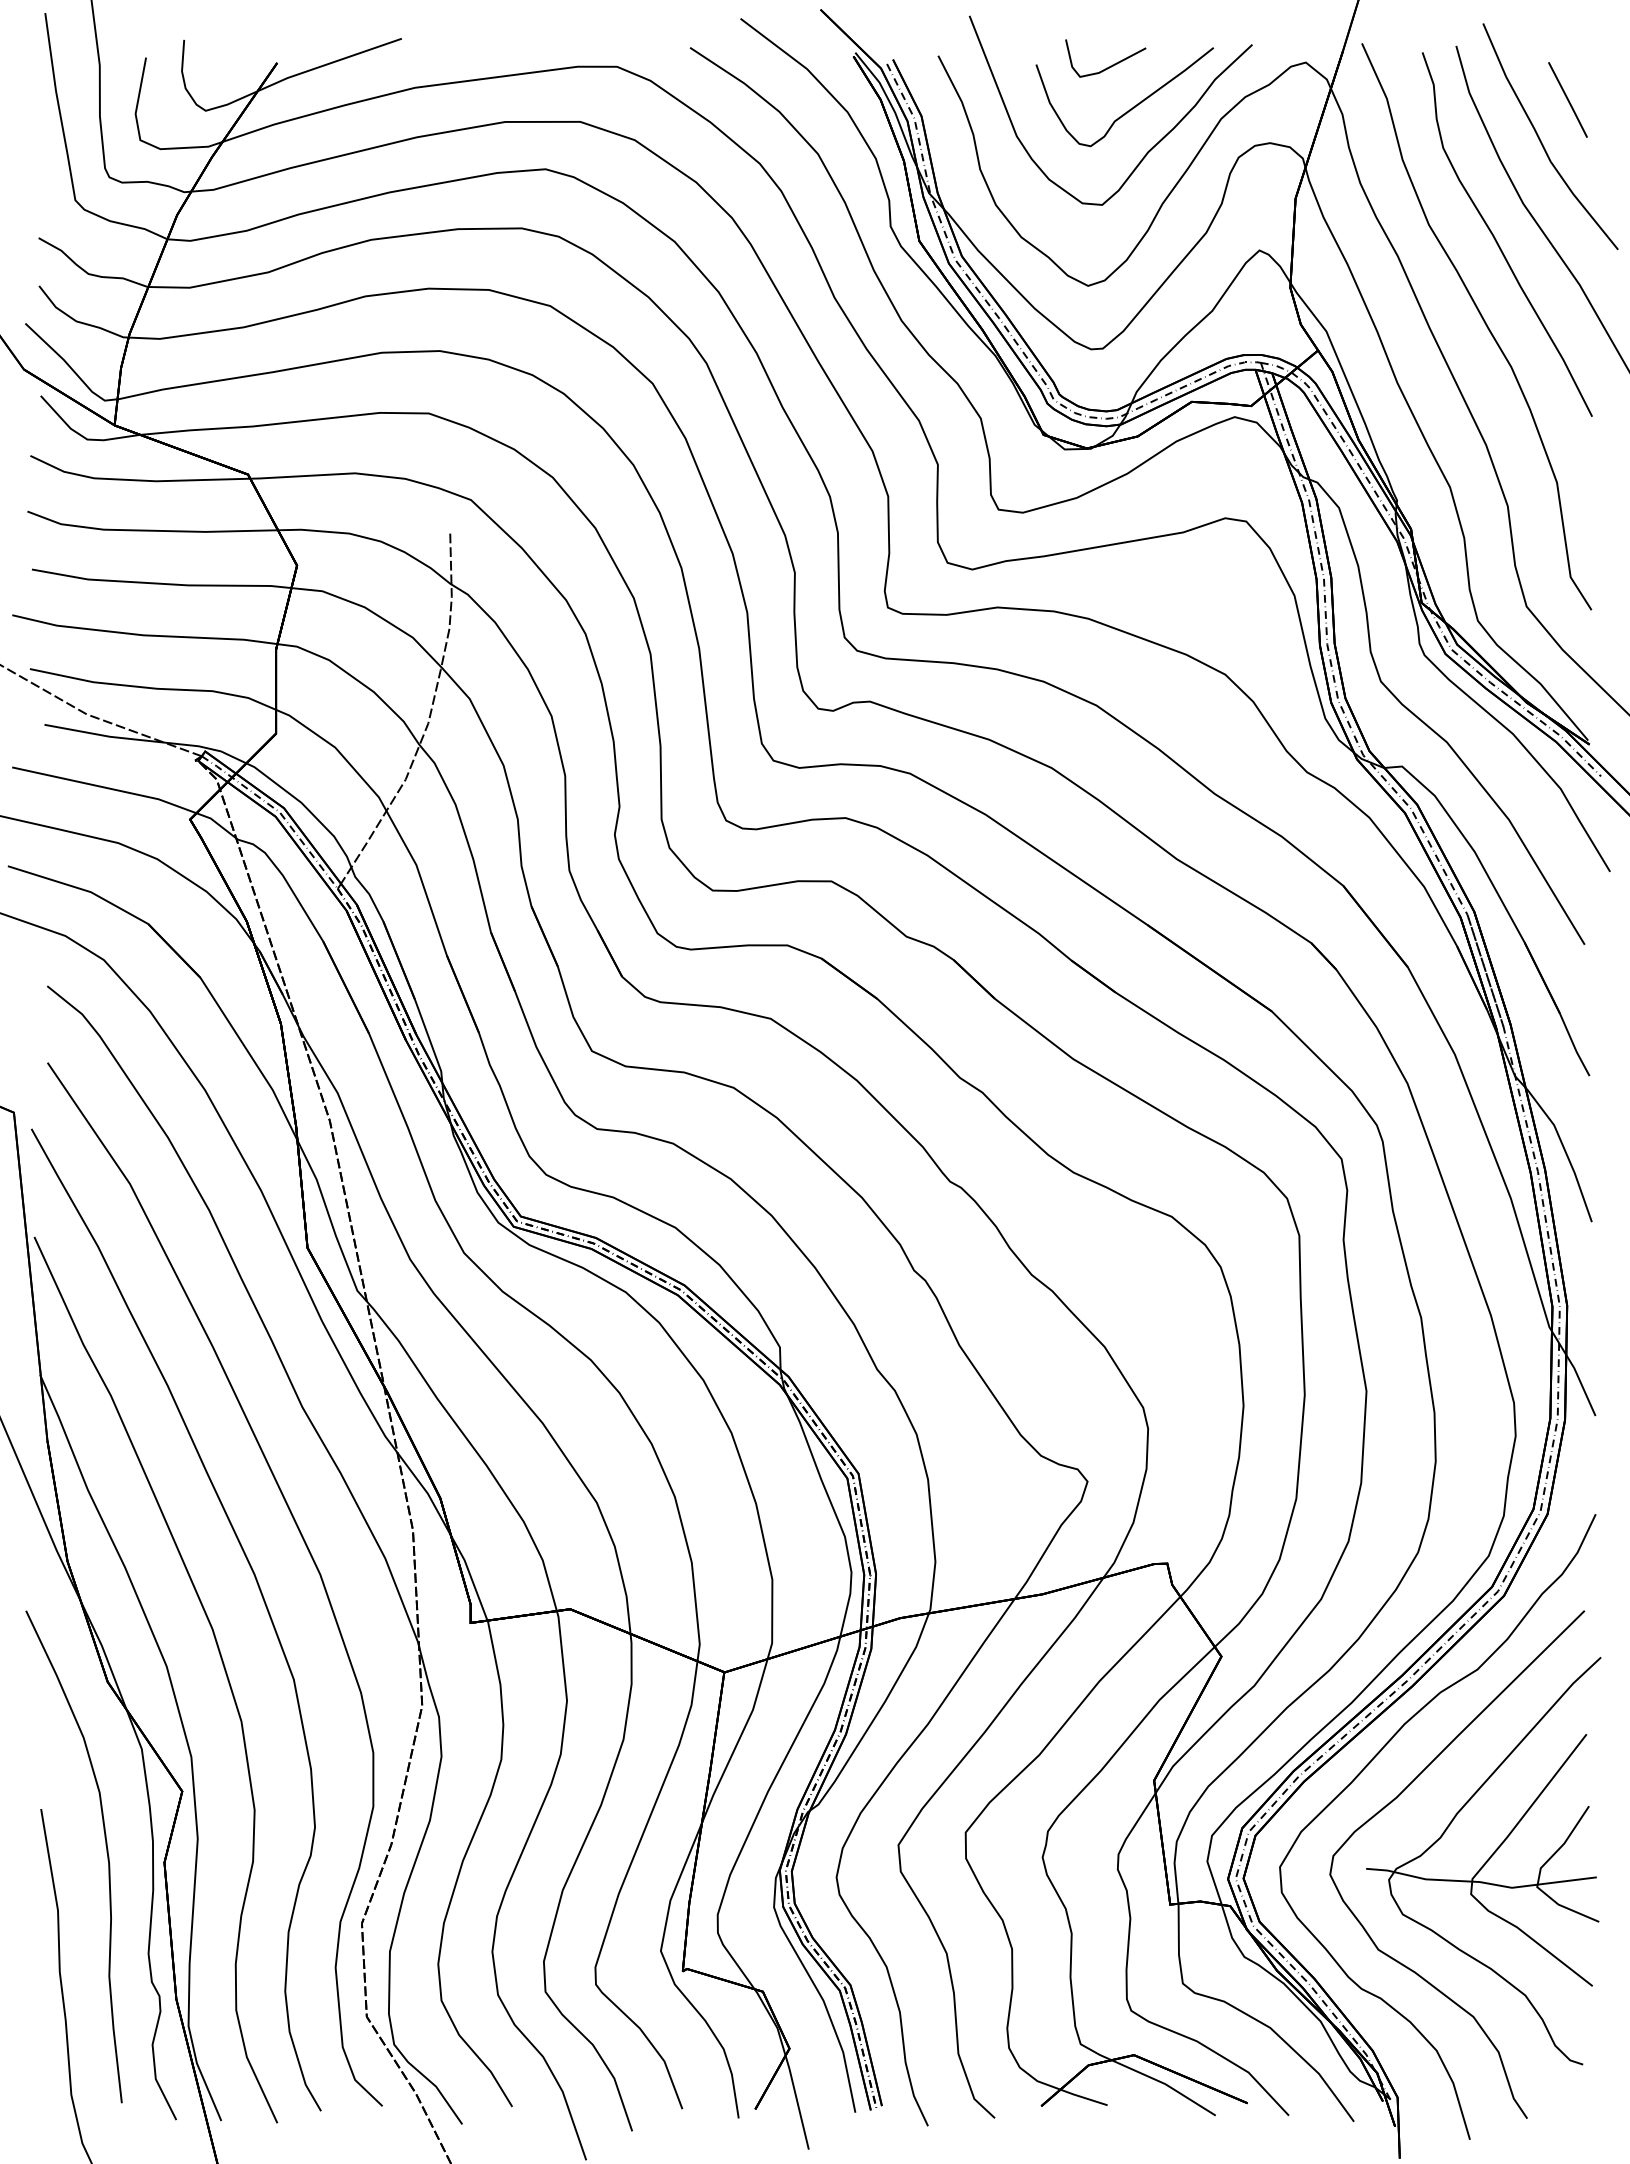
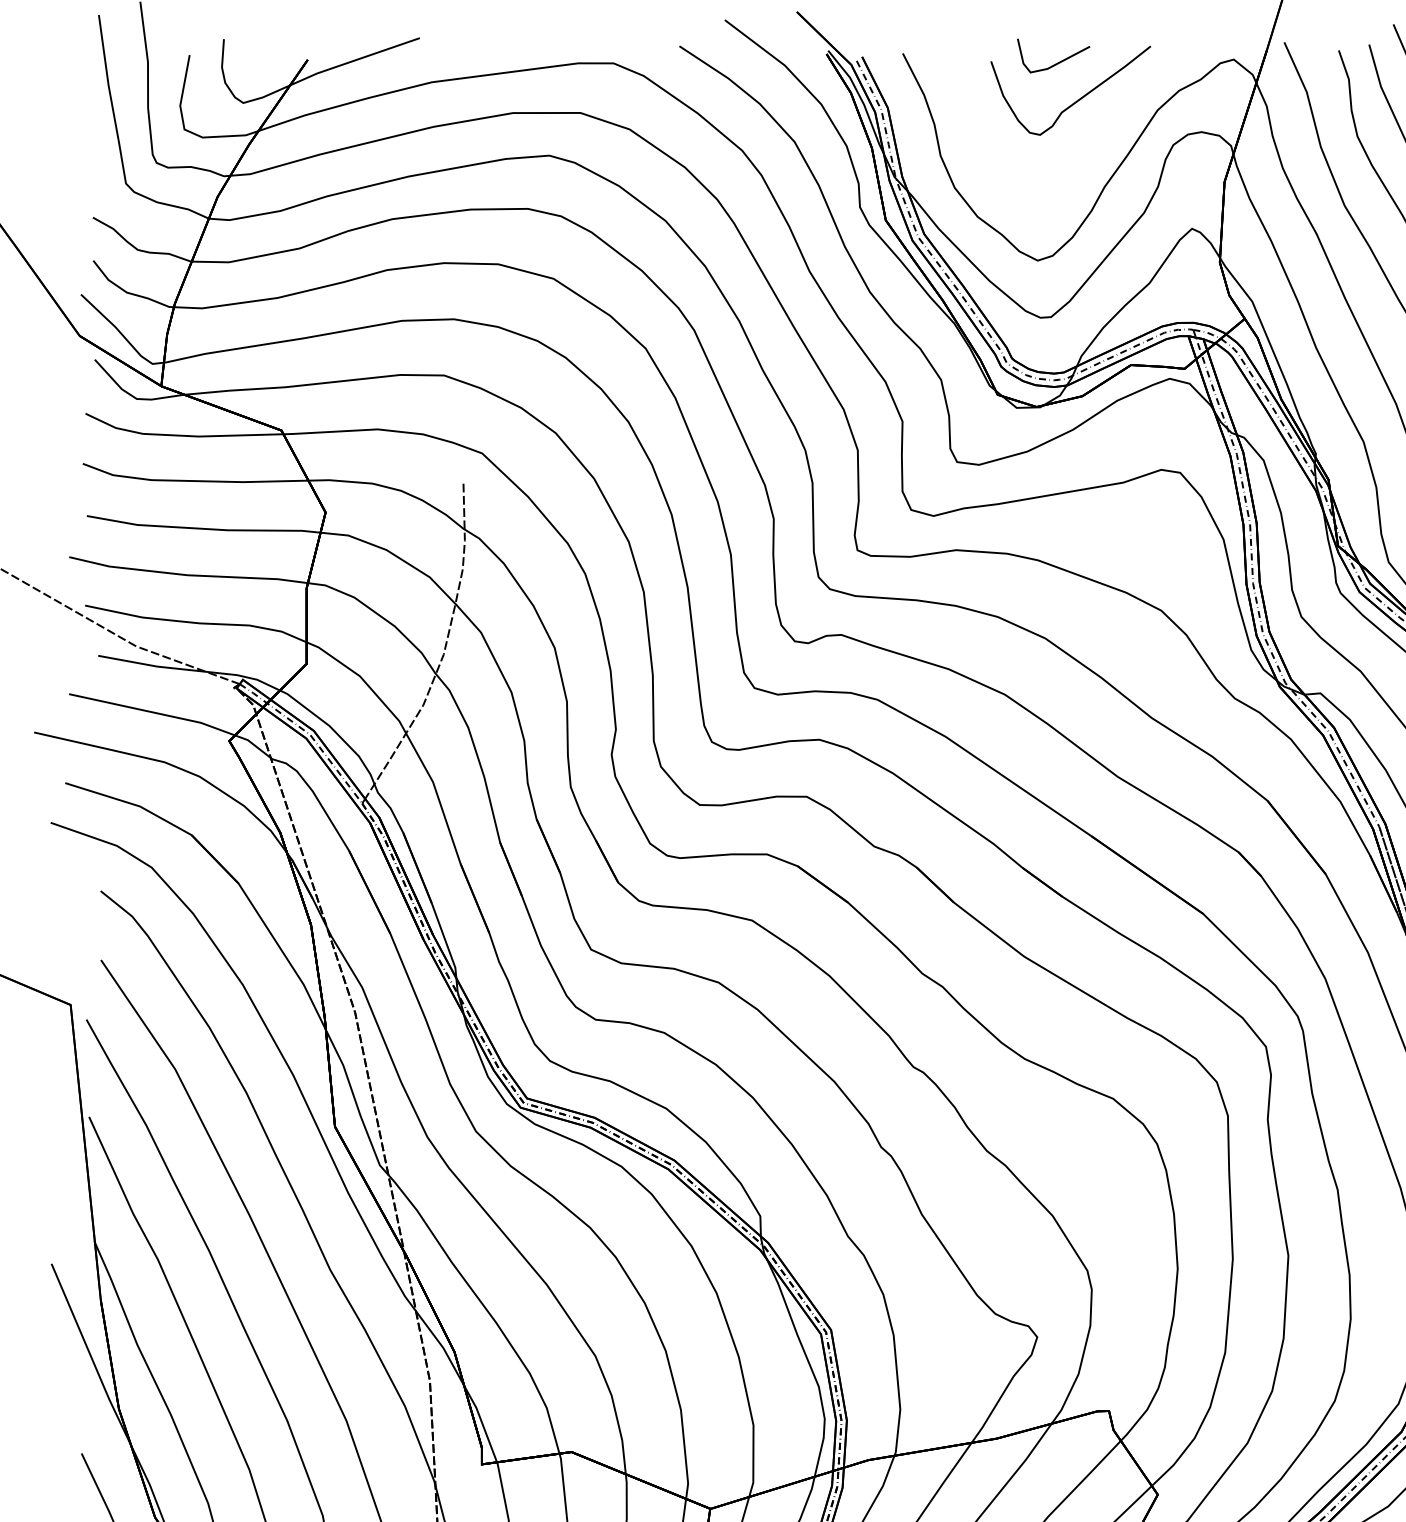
curve: (1149, 149) -> (1093, 137), removed

